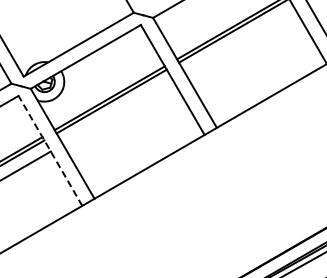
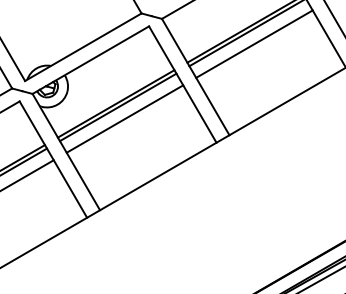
line: (240, 41) -> (254, 43), added
line: (118, 112) -> (125, 118), added
line: (50, 150) -> (53, 159), dashed -> solid

